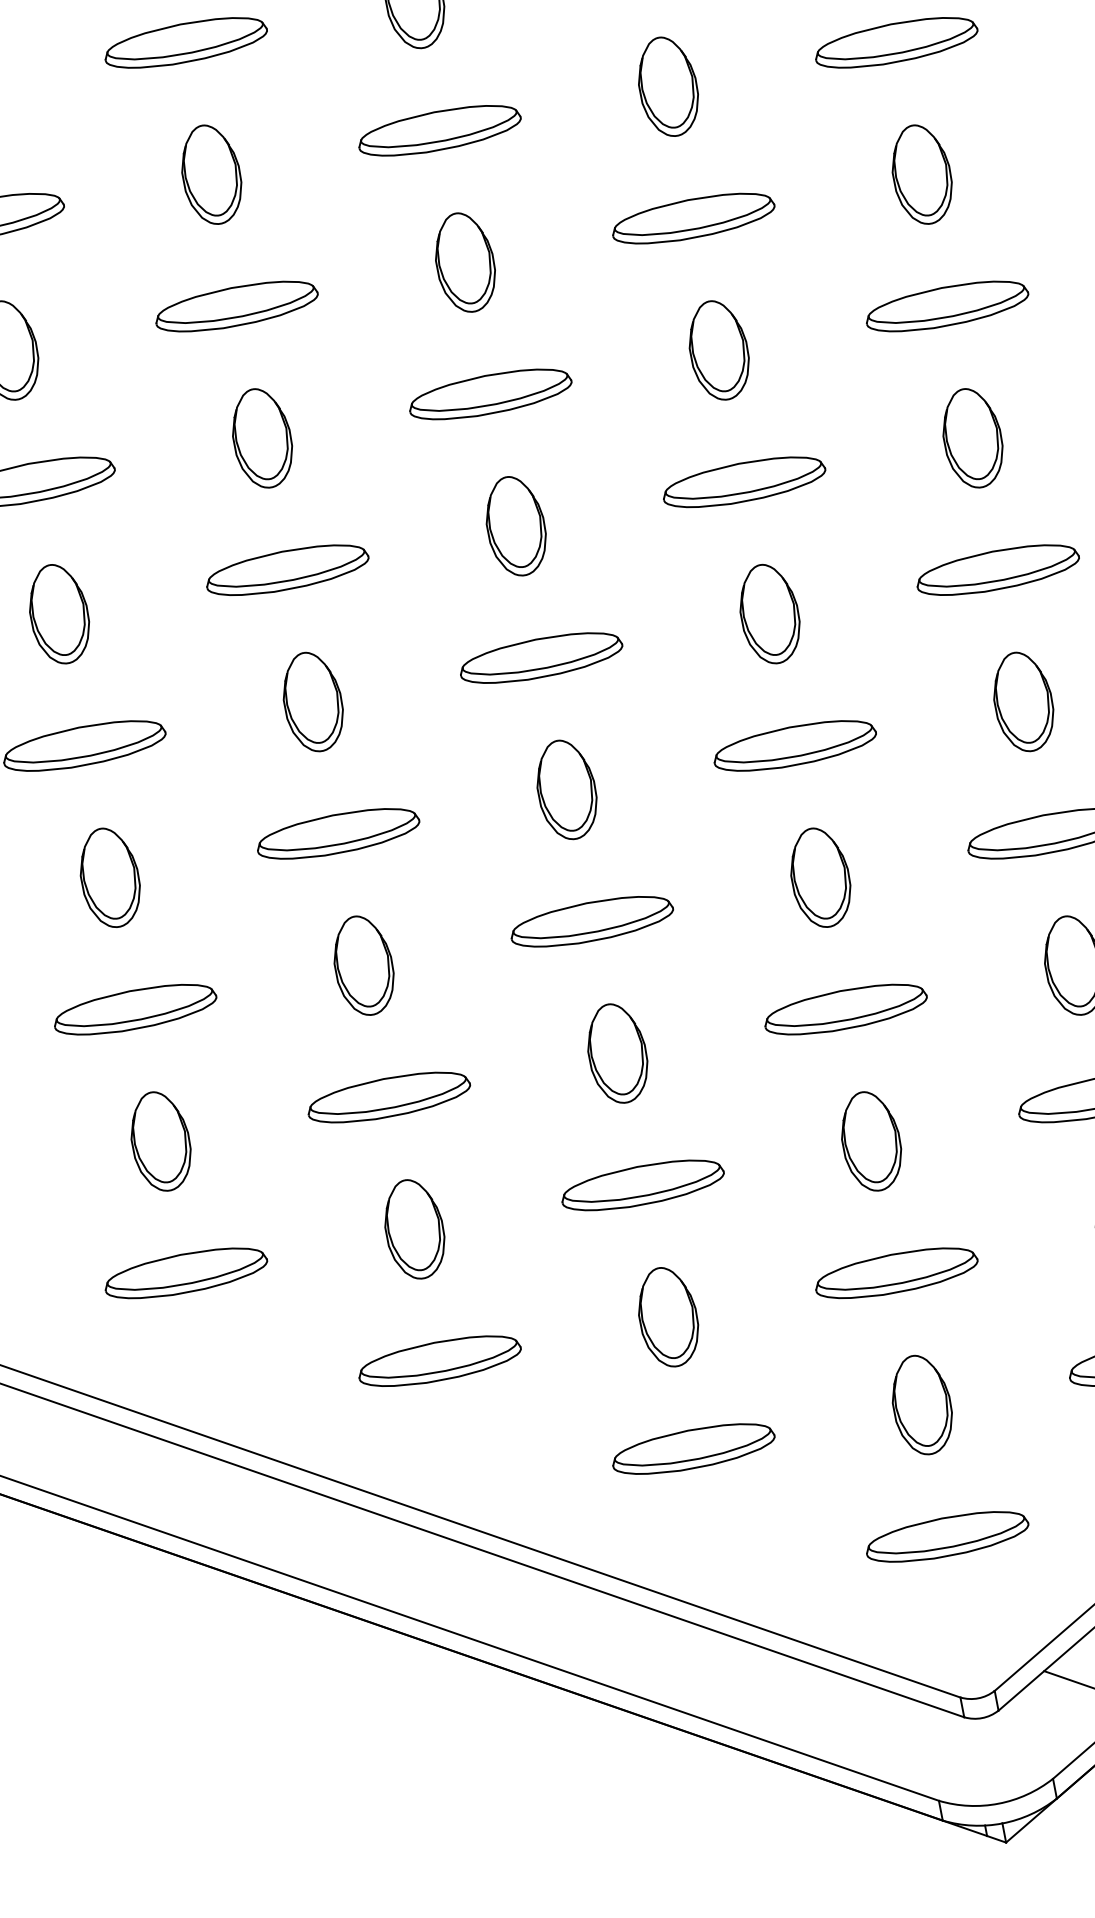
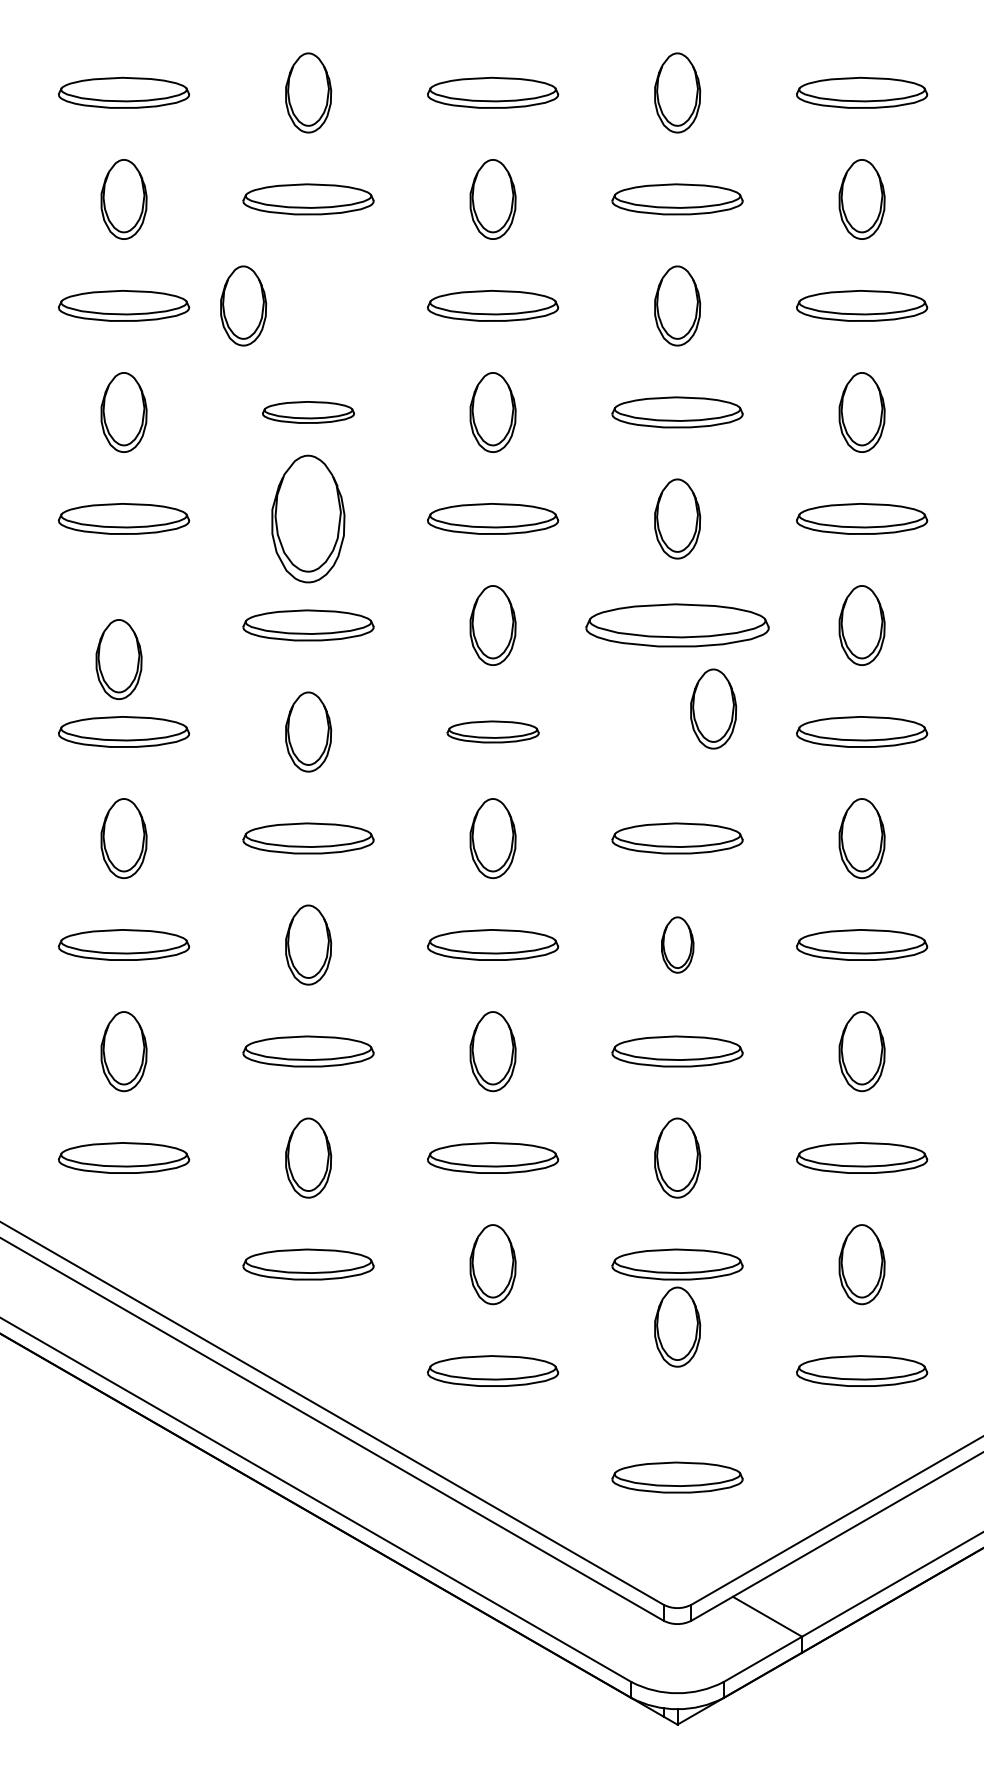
part: (211, 174) -> (243, 305), moved
part: (236, 306) -> (308, 412), size x0.7
part: (261, 437) -> (308, 518), size x1.6
part: (744, 482) -> (677, 625), size x1.4
part: (769, 613) -> (713, 708), moved
part: (58, 614) -> (118, 659), moved
part: (541, 657) -> (493, 731), size x0.7
part: (820, 877) -> (677, 944), size x0.7
part: (921, 1404) -> (677, 1326), moved

